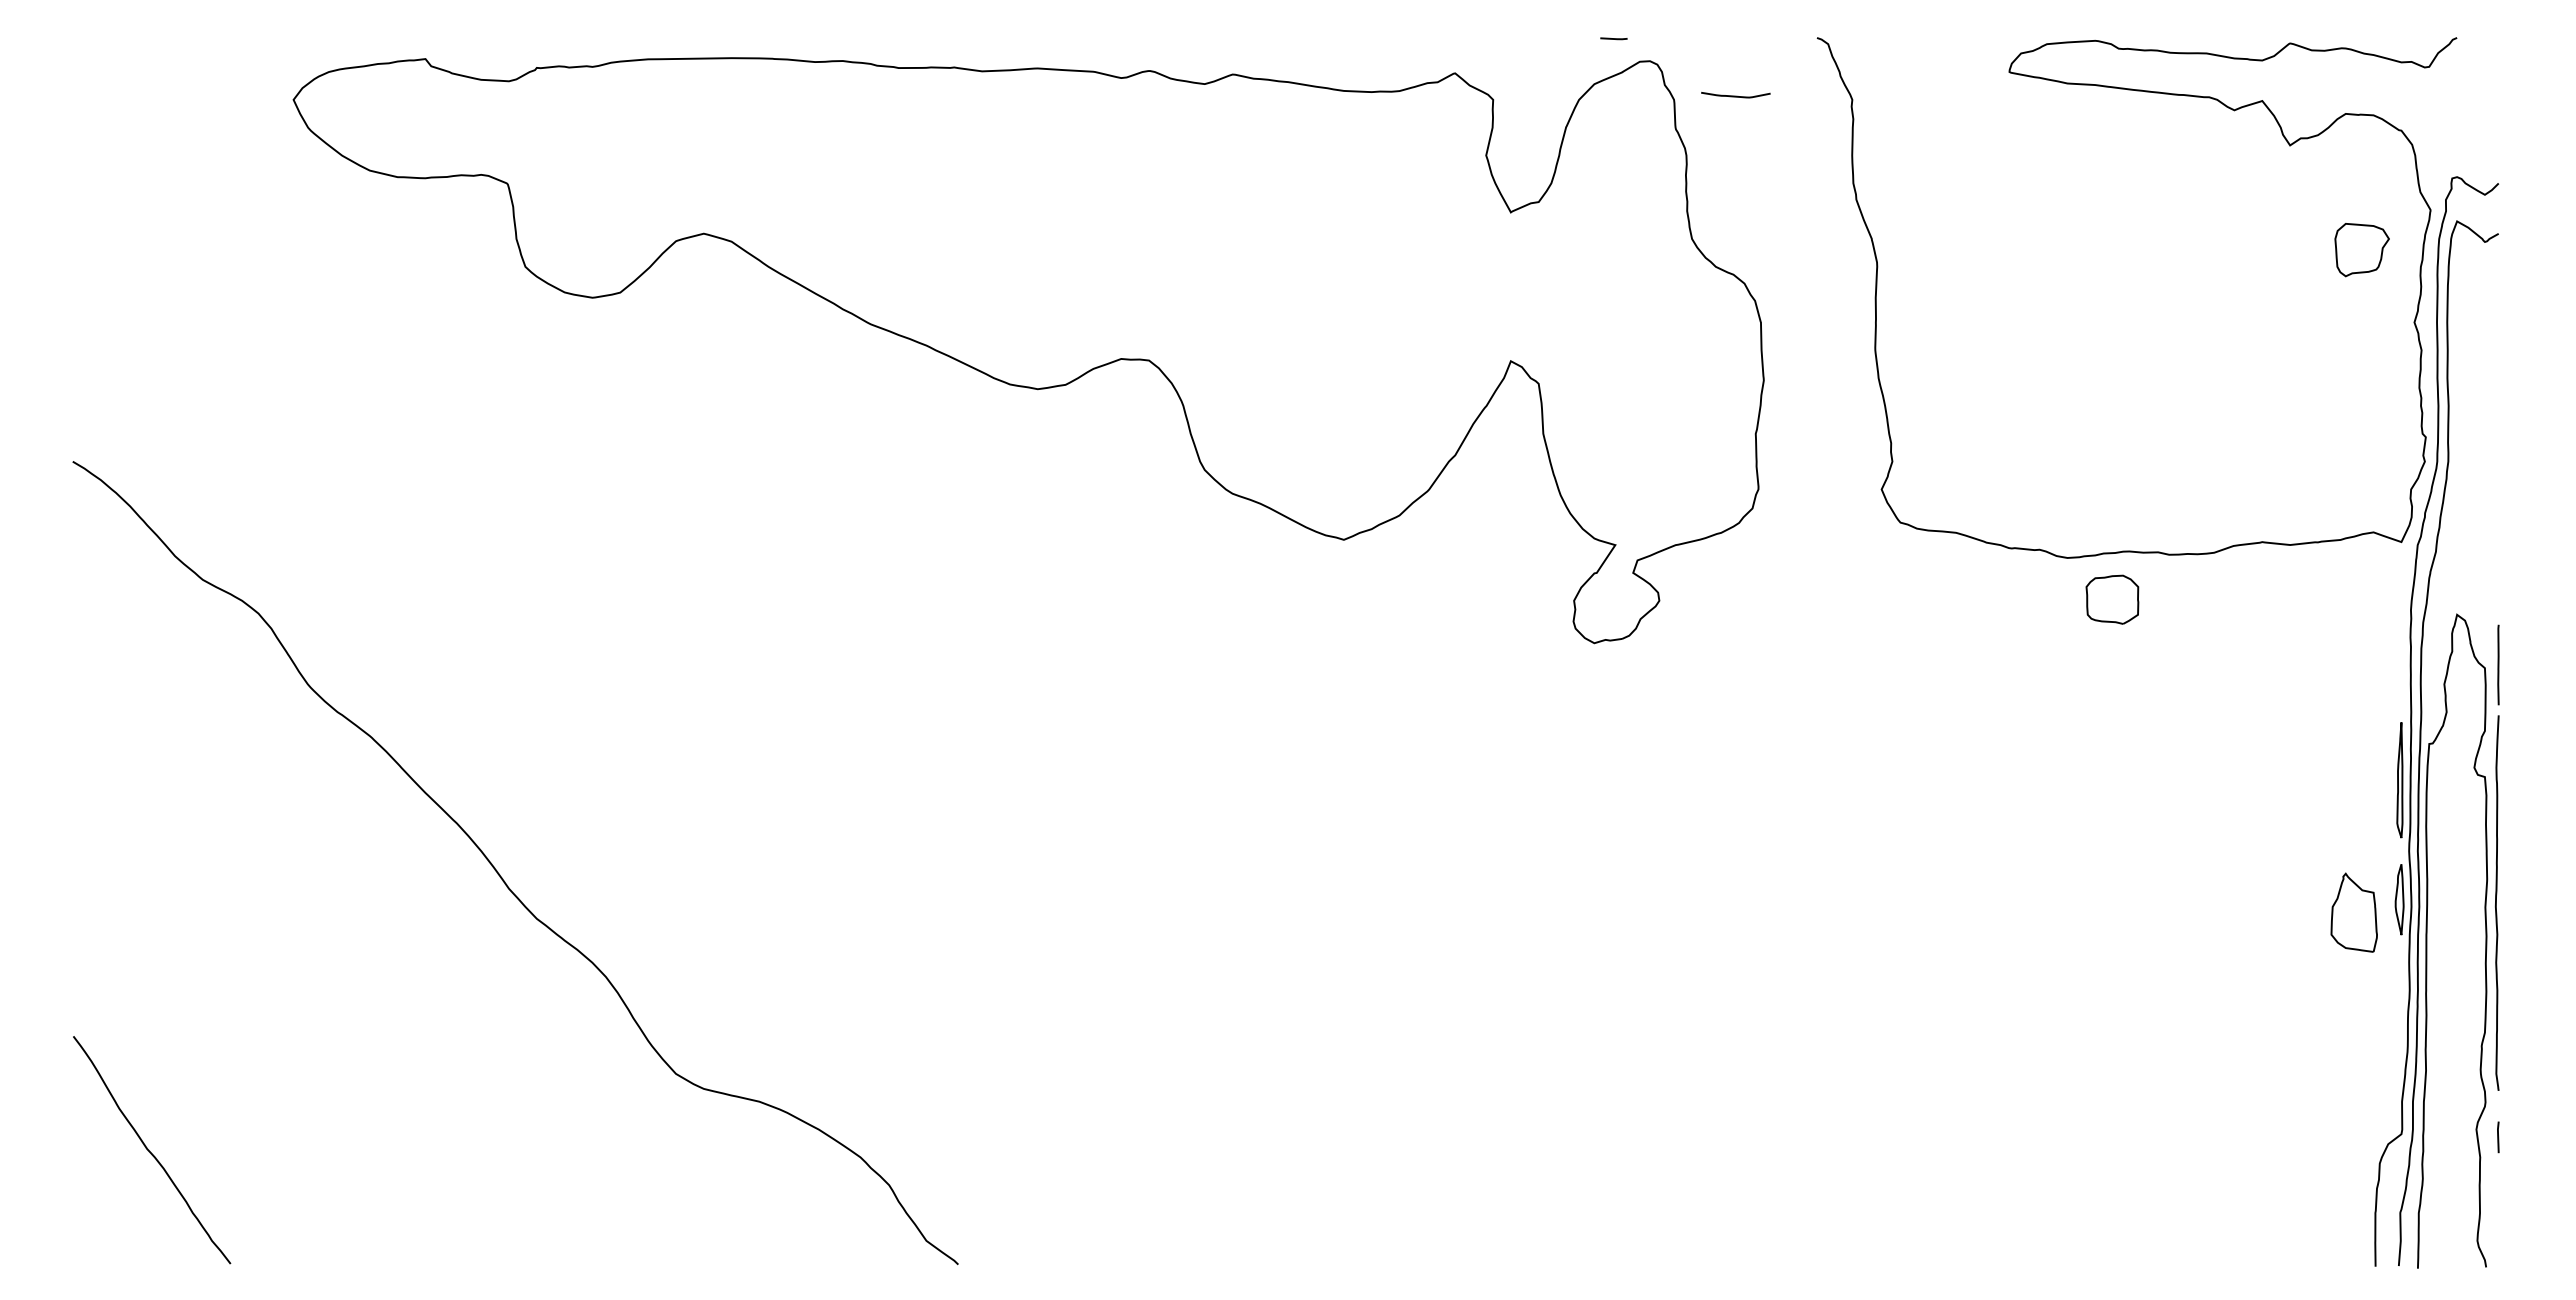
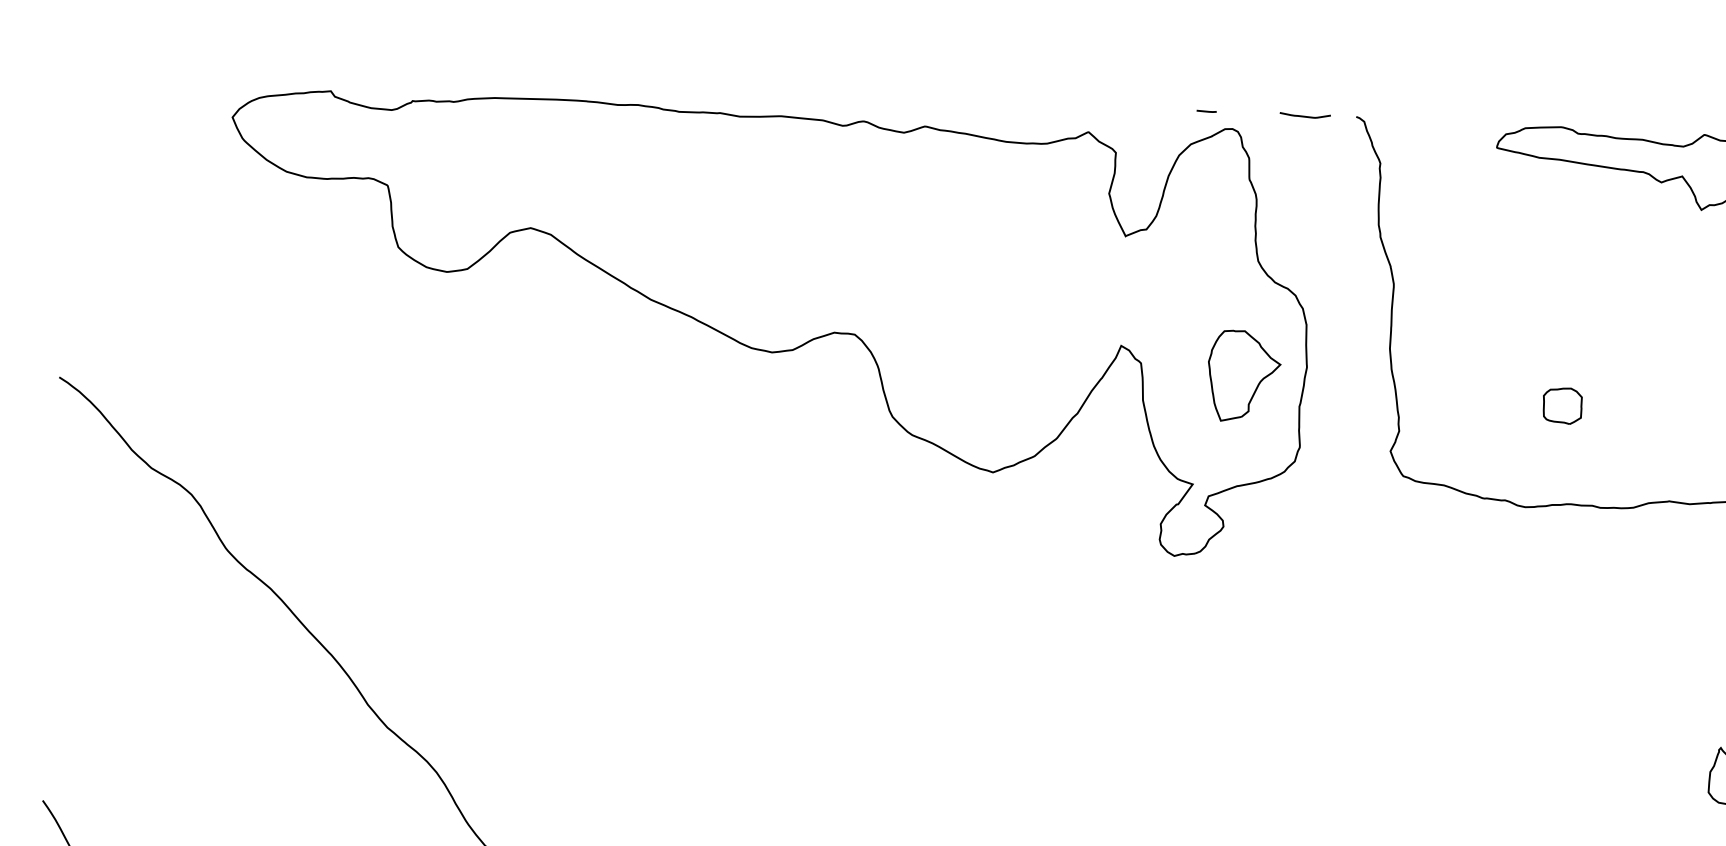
curve: (1735, 95) -> (1305, 115), moved
part: (1678, 395) -> (1243, 376), added
part: (2112, 599) -> (1562, 405), moved

